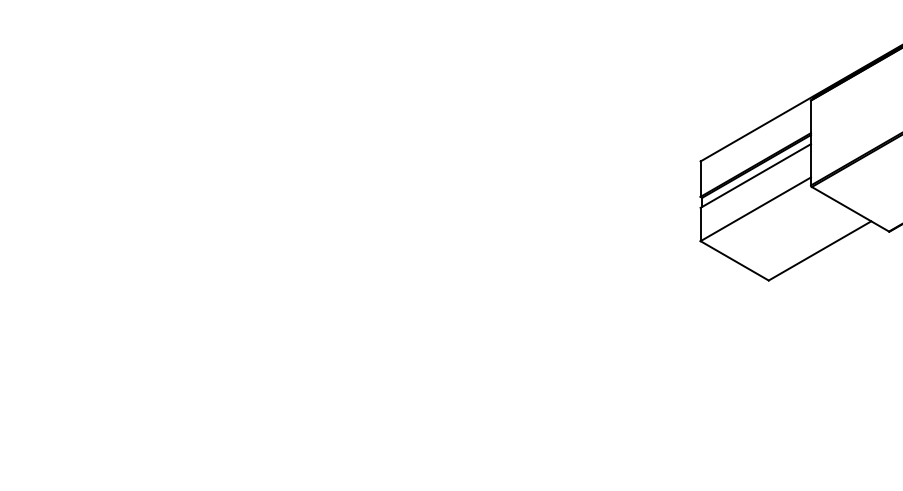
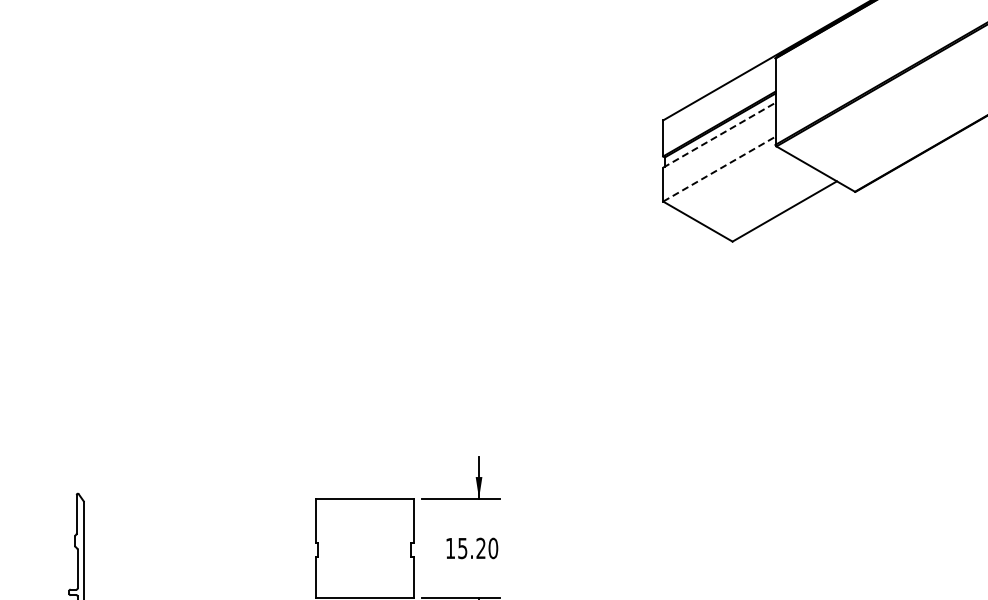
line: (755, 176) -> (719, 135), solid -> dashed
line: (755, 209) -> (719, 169), solid -> dashed

